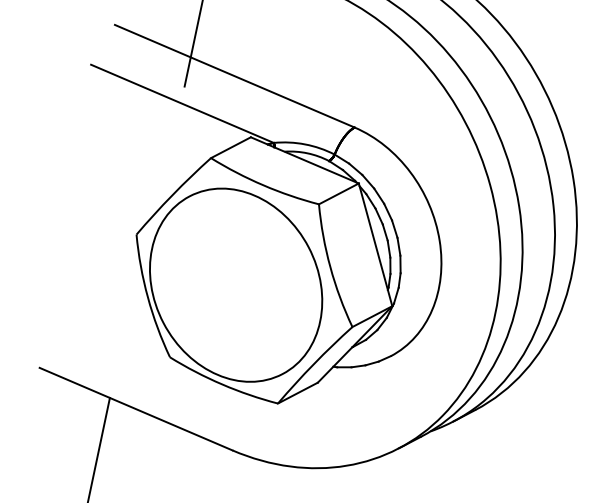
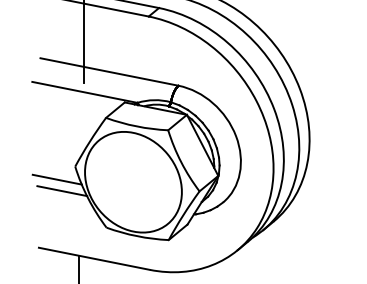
line: (97, 250) -> (56, 179), added
line: (103, 274) -> (62, 191), added

